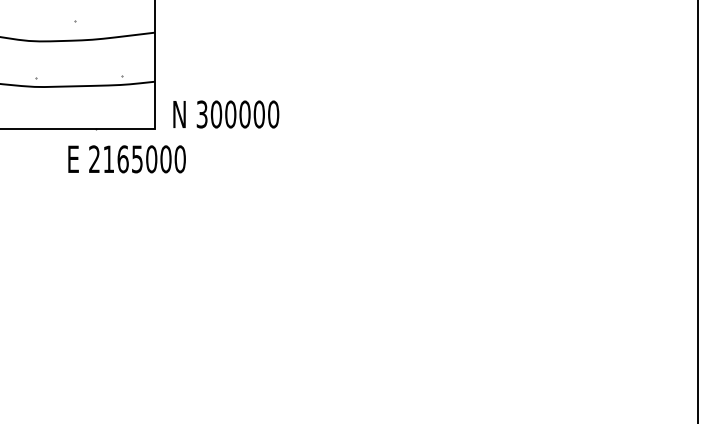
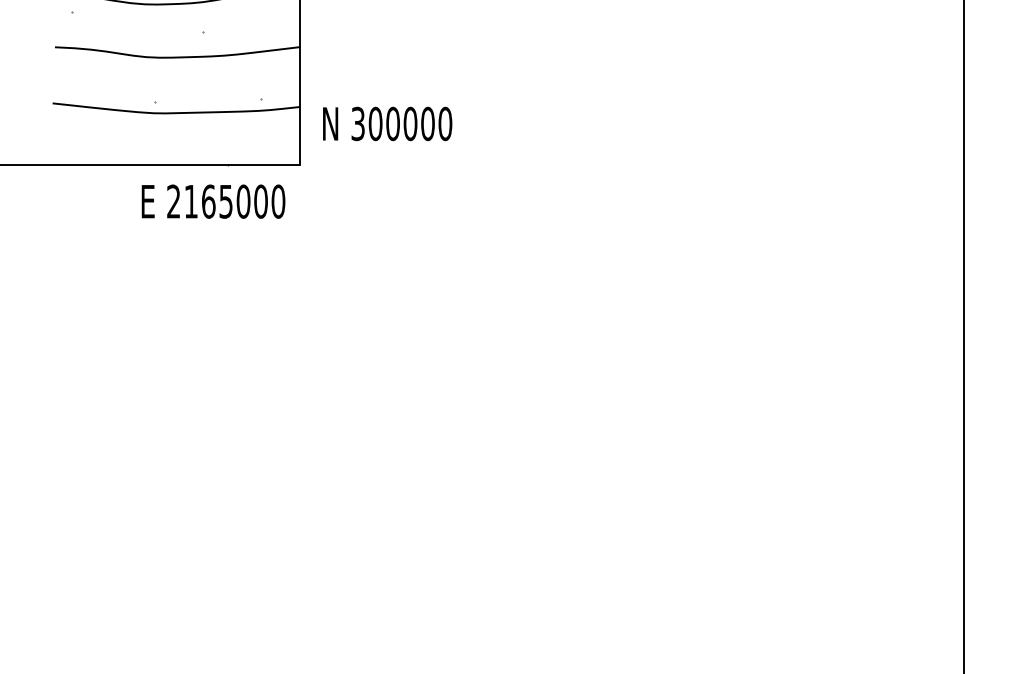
text: (226, 114) -> (387, 123), moved
text: (127, 159) -> (213, 201), moved

